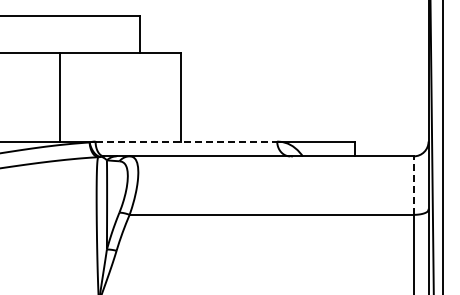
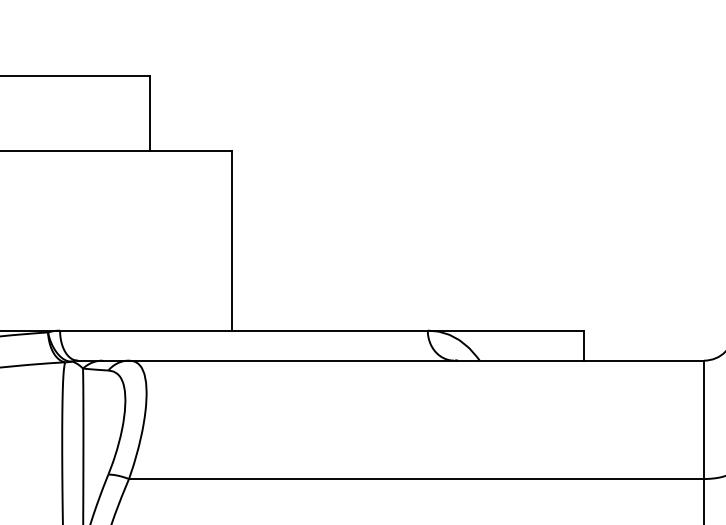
line: (186, 141) -> (244, 330), dashed -> solid
line: (413, 185) -> (703, 419), dashed -> solid

